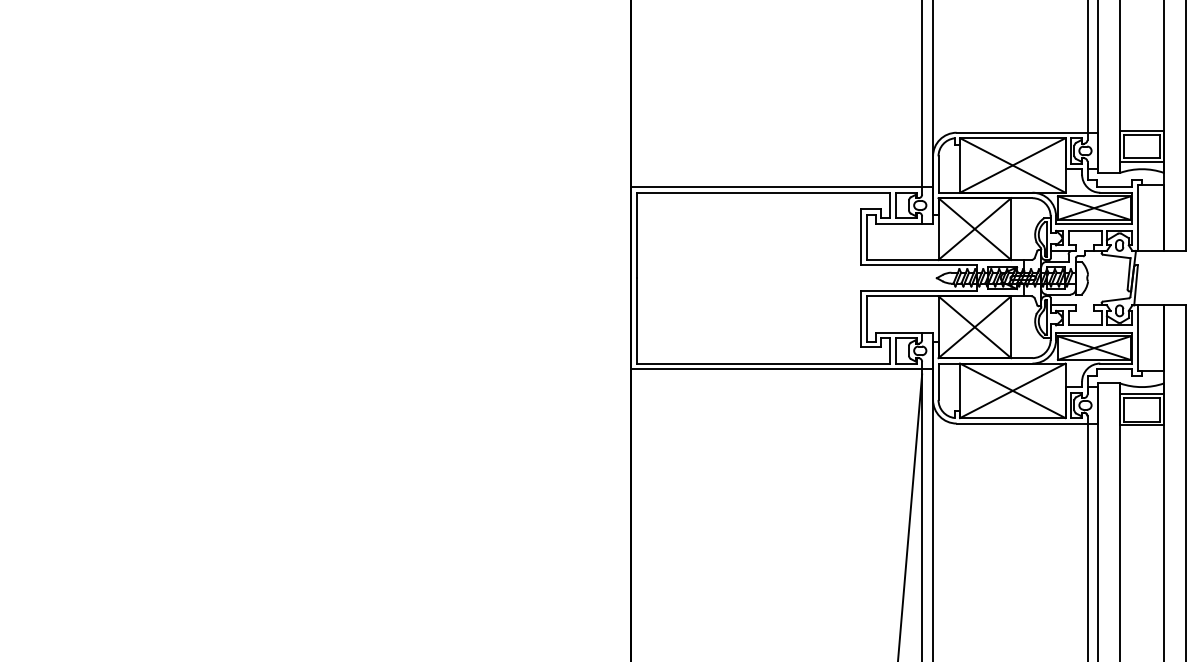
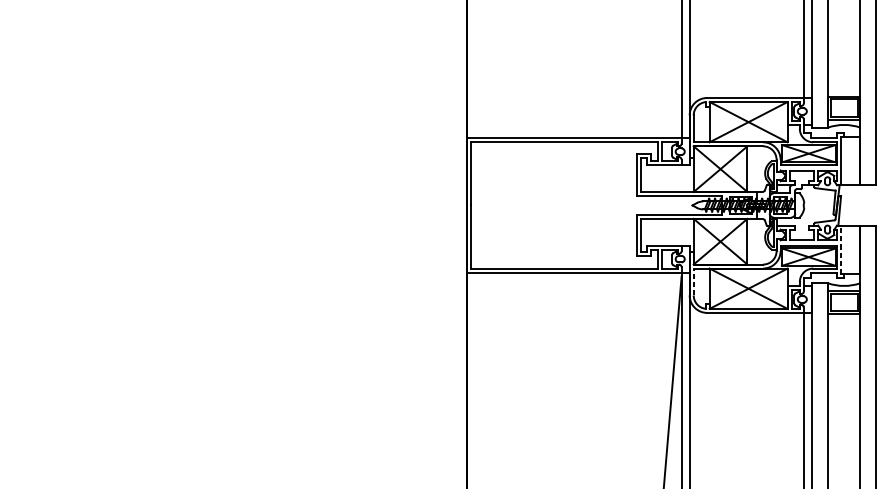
line: (1137, 338) -> (840, 250), solid -> dashed
line: (938, 381) -> (693, 281), solid -> dashed

